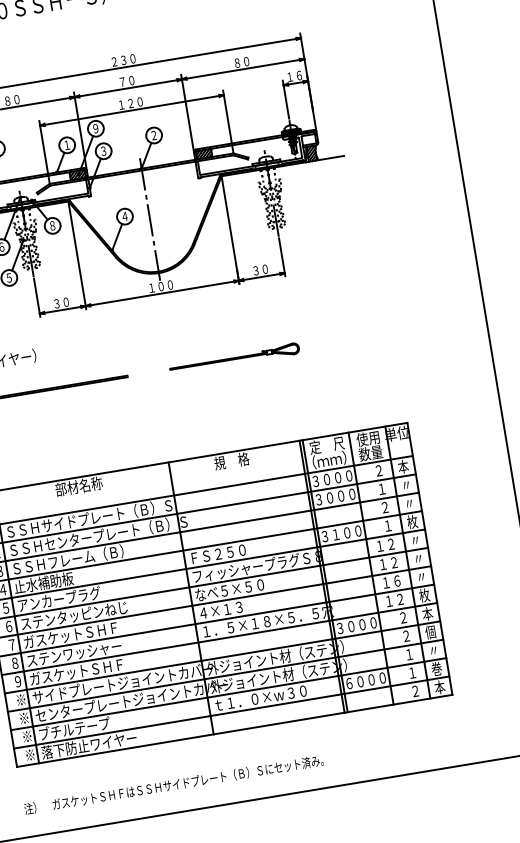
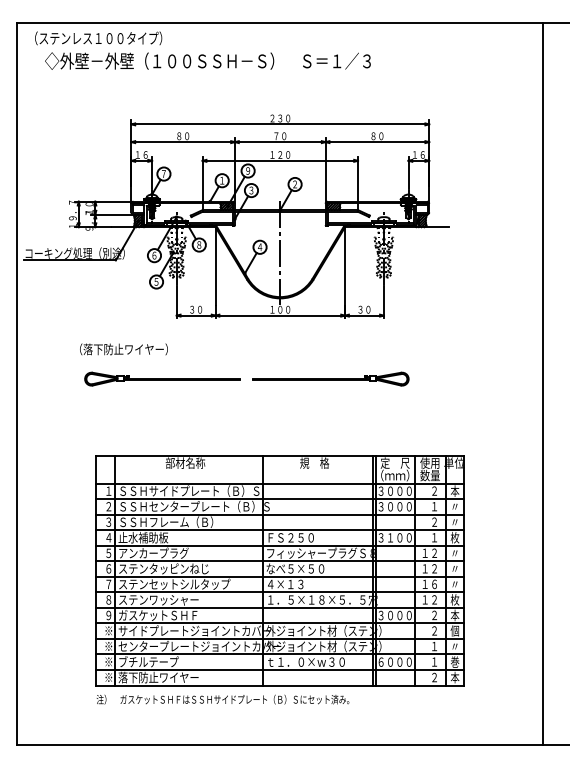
part: (233, 358) -> (330, 378), size x1.43
text: (89, 630) -> (174, 583), ガスケットＳＨＦ -> ステンセットシルタップ
text: (173, 784) -> (222, 699), moved

